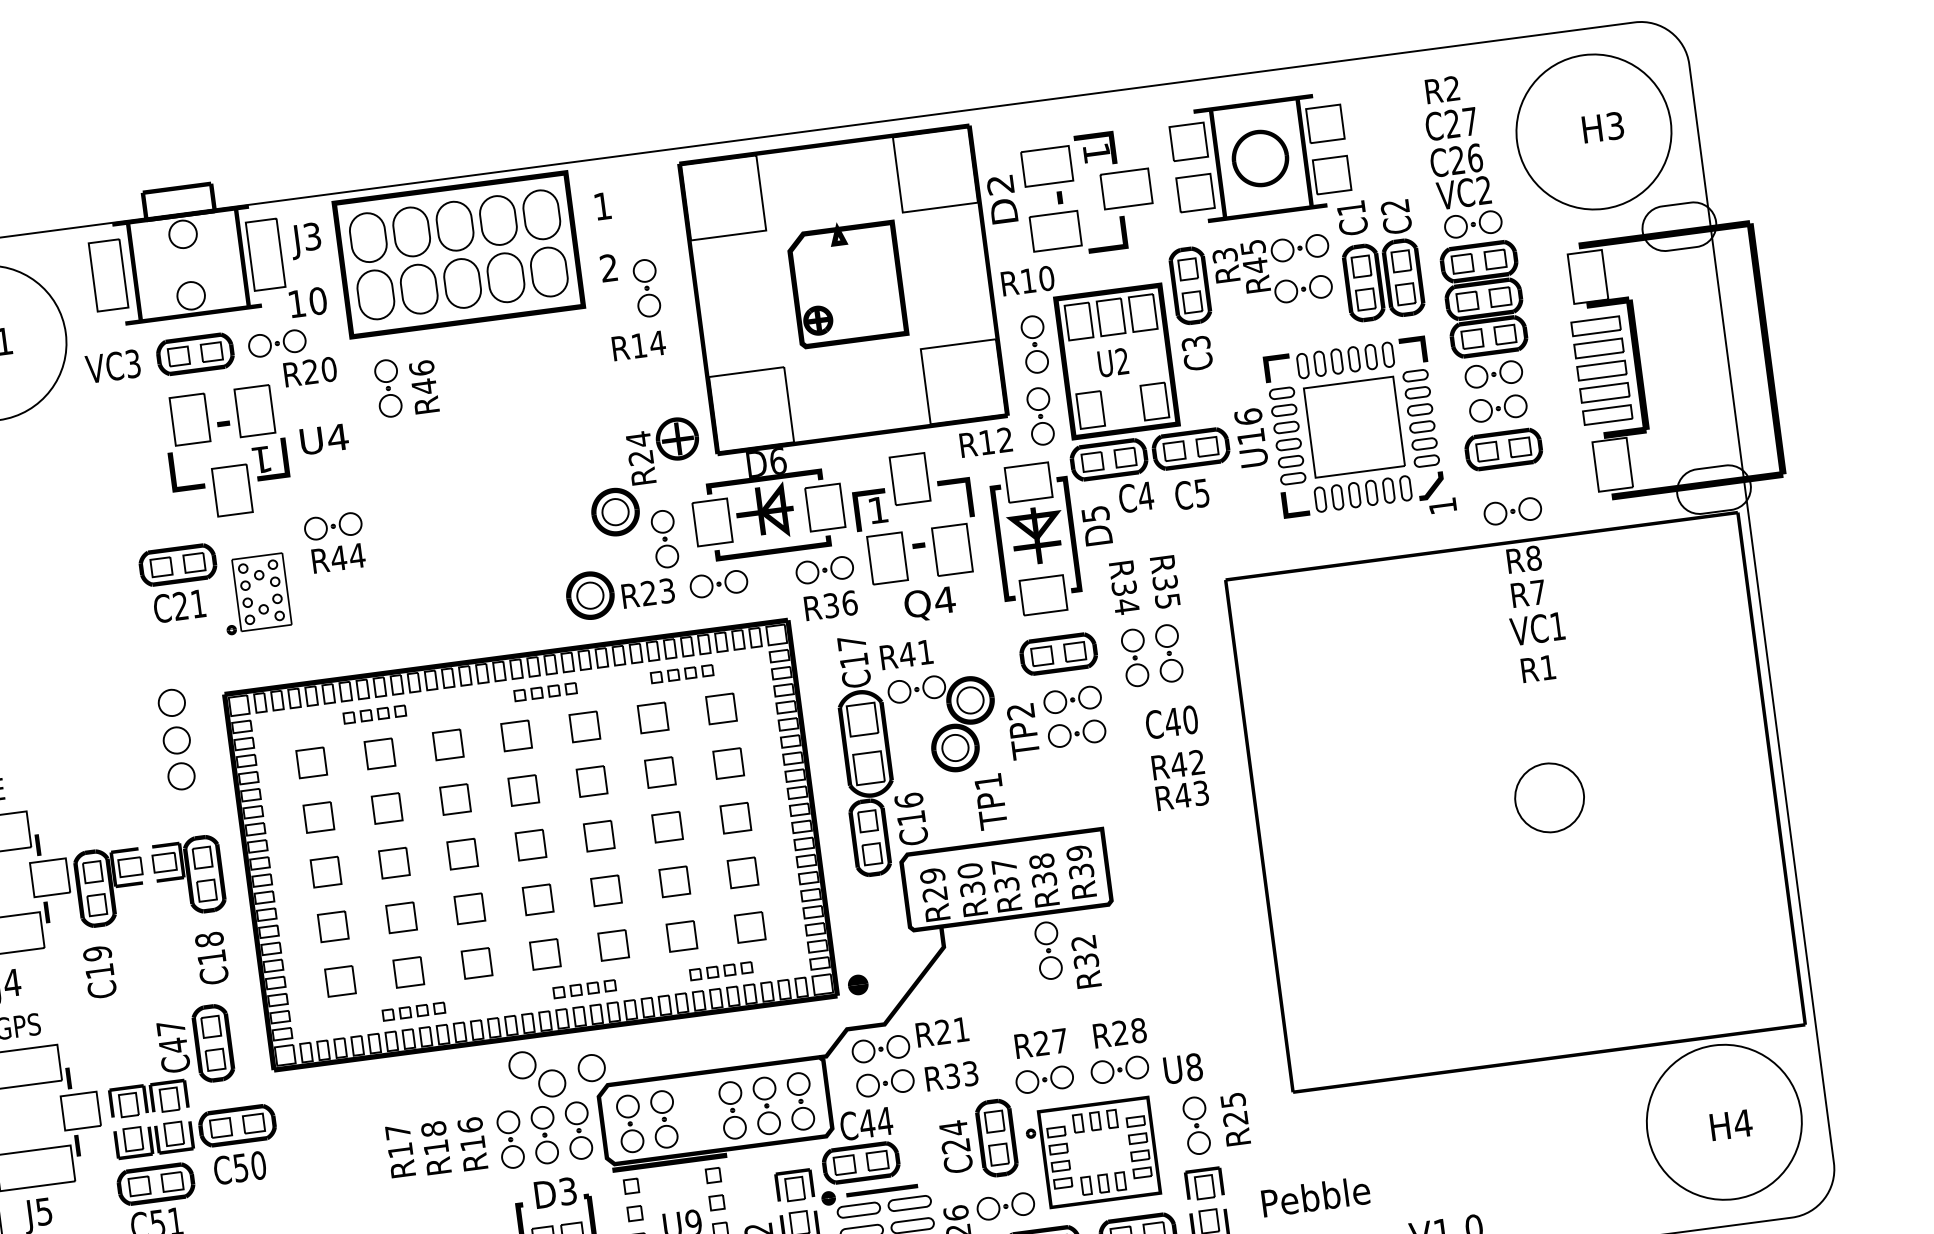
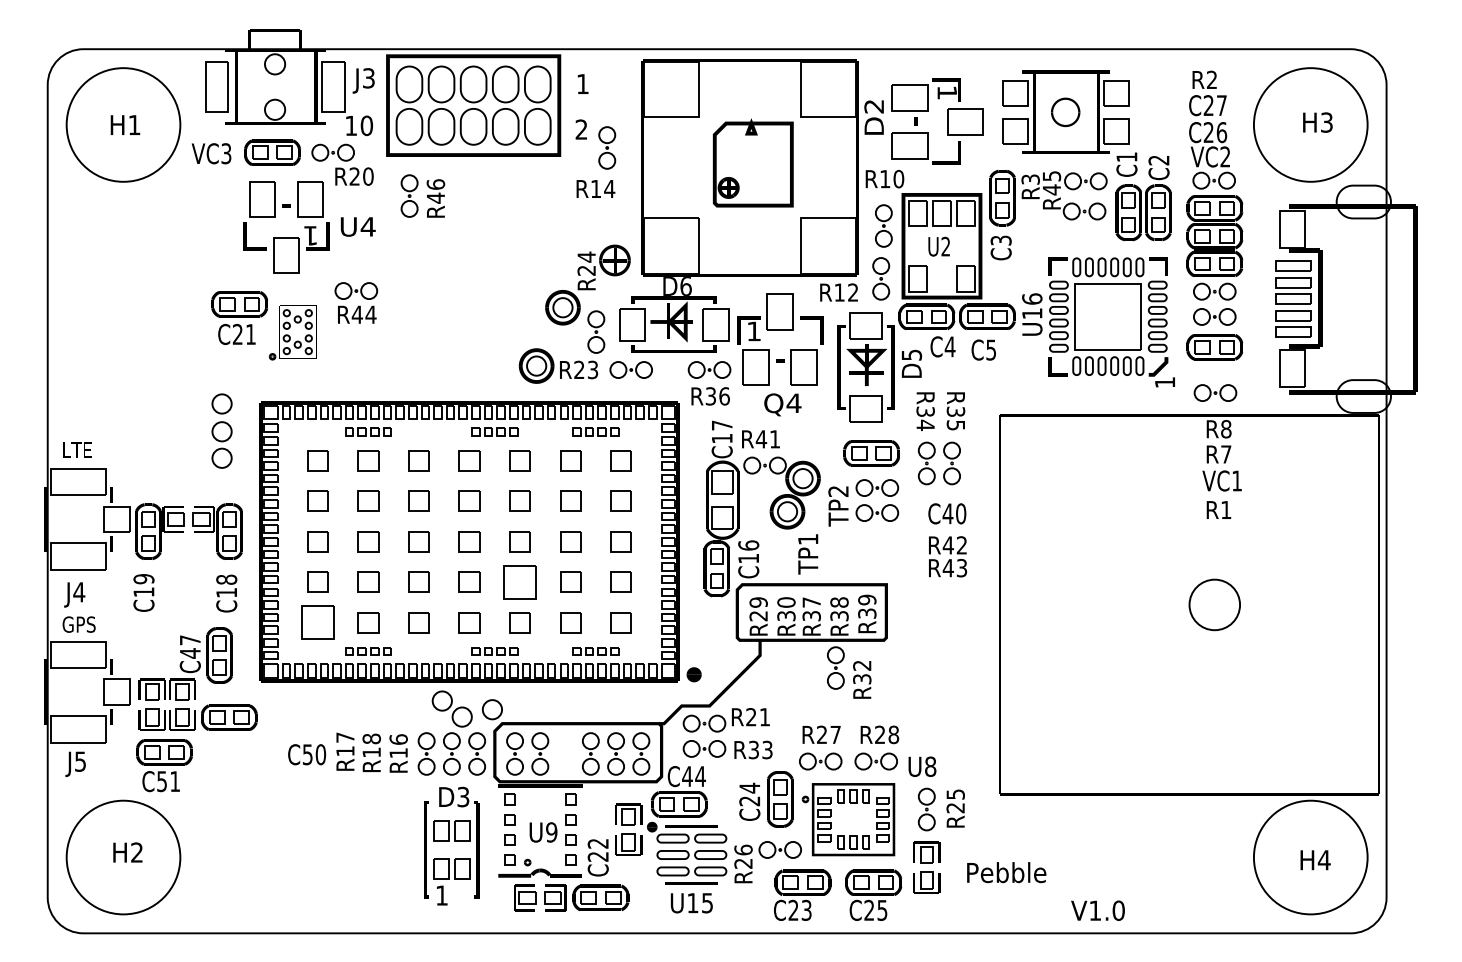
part: (1260, 158) -> (1065, 112), size x0.7
part: (605, 889) -> (519, 581), size x1.6
part: (339, 981) -> (317, 622), size x1.6
text: (240, 1167) -> (307, 754), moved

